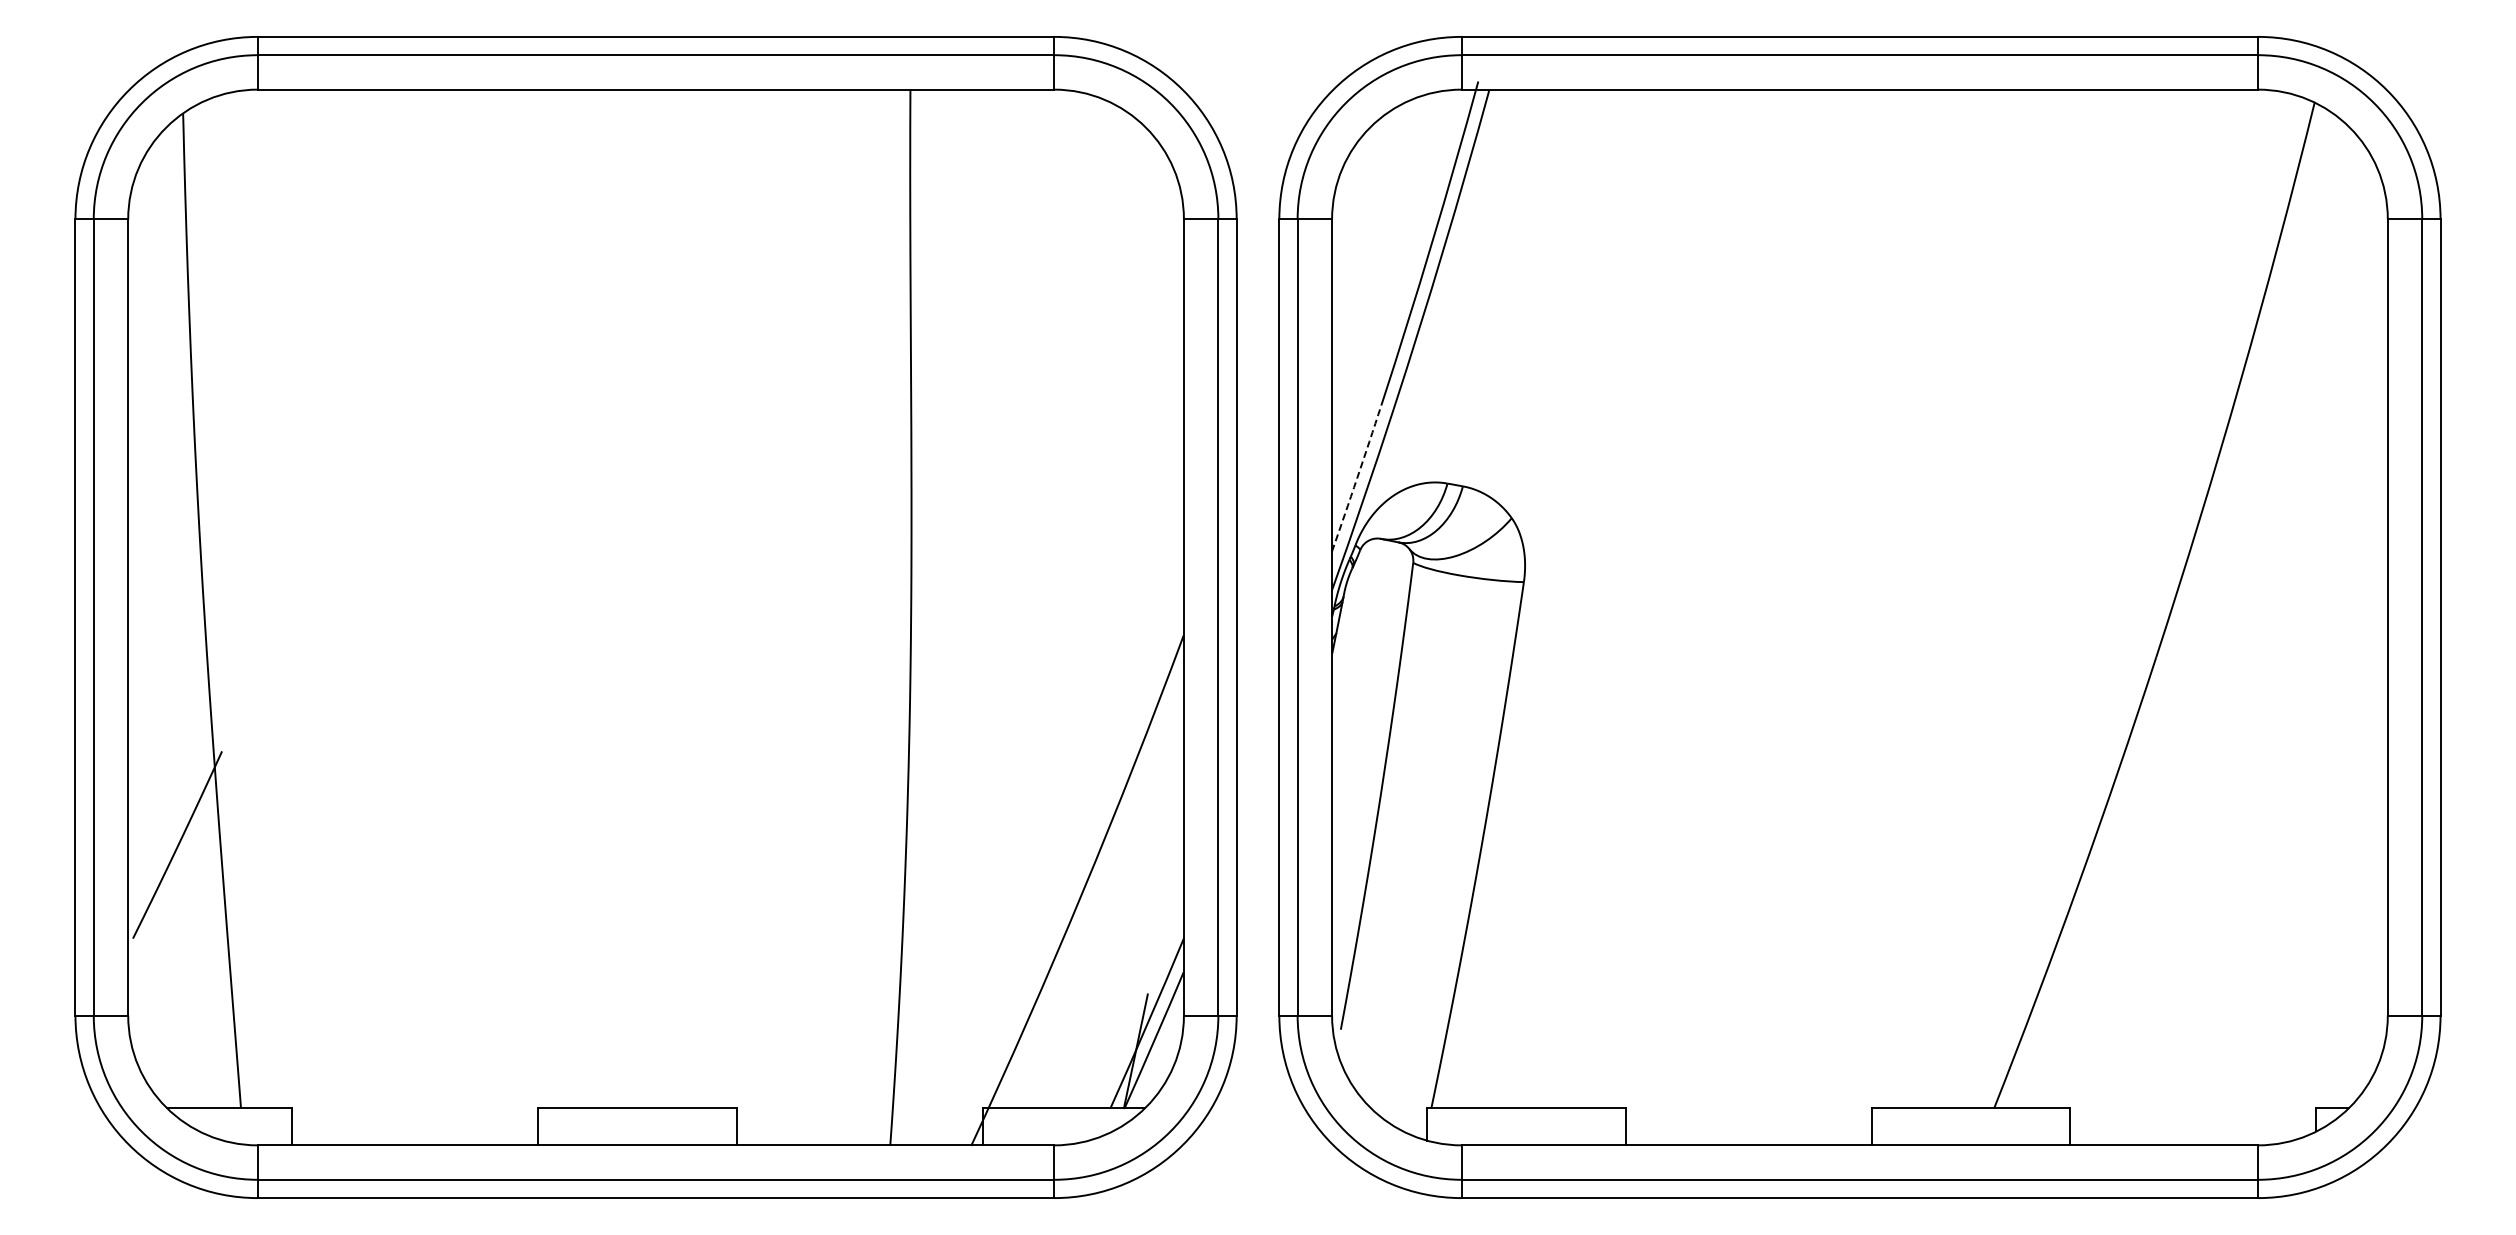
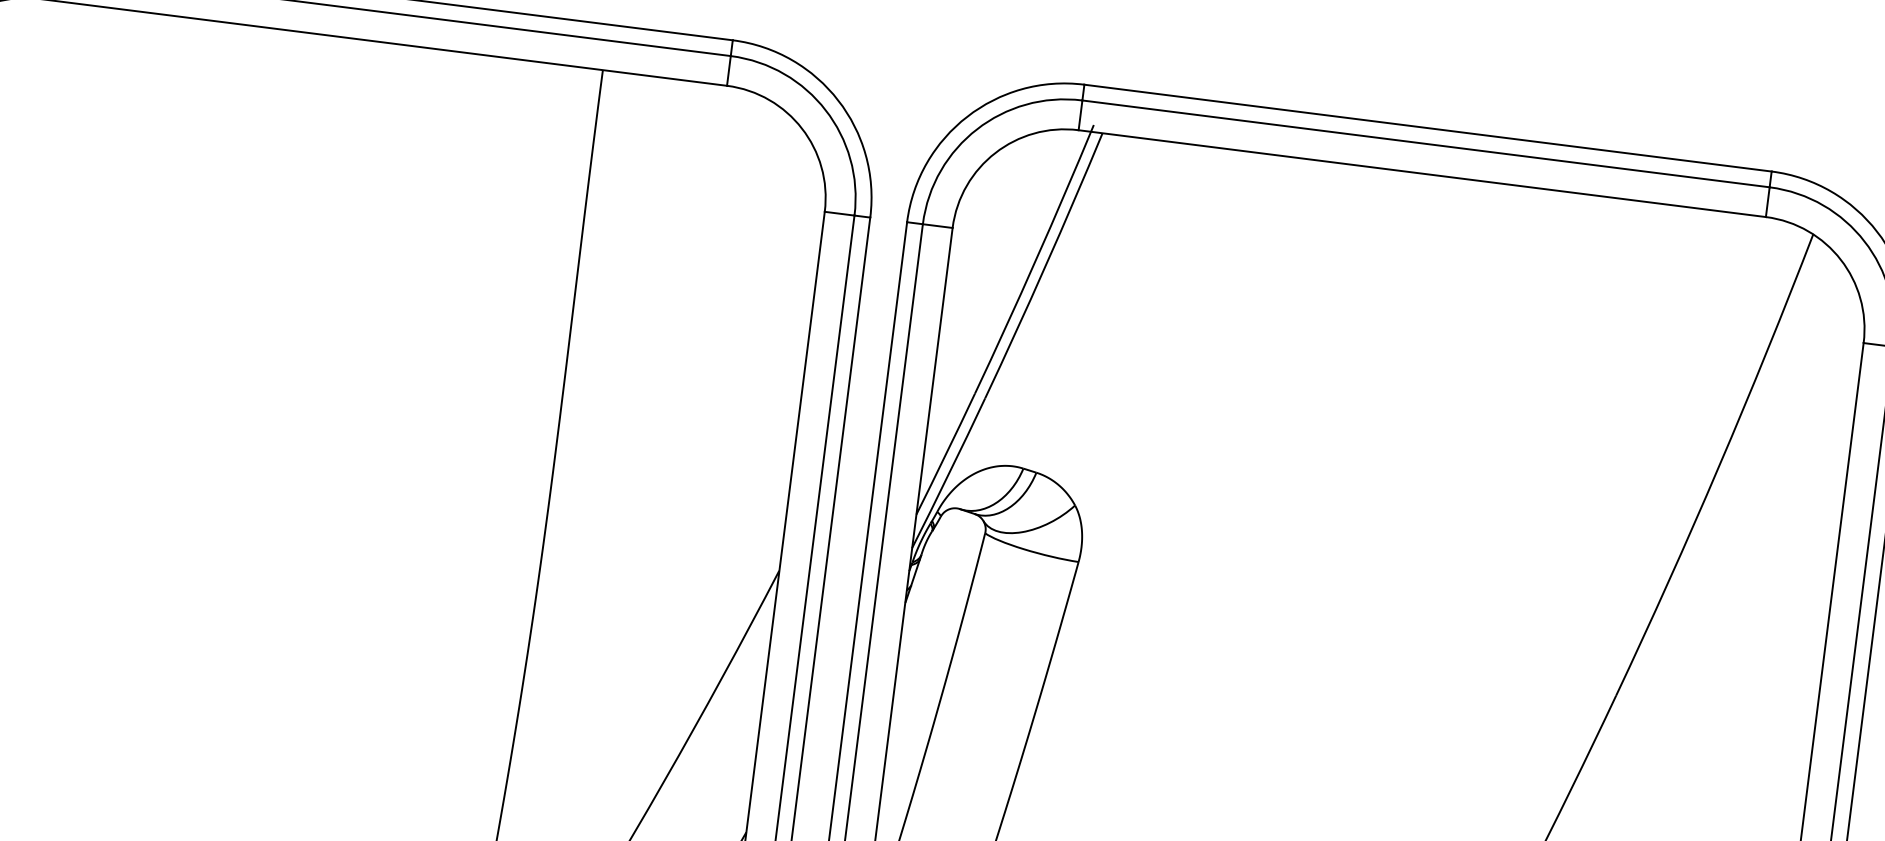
arc: (1357, 478) -> (946, 454), dashed -> solid

